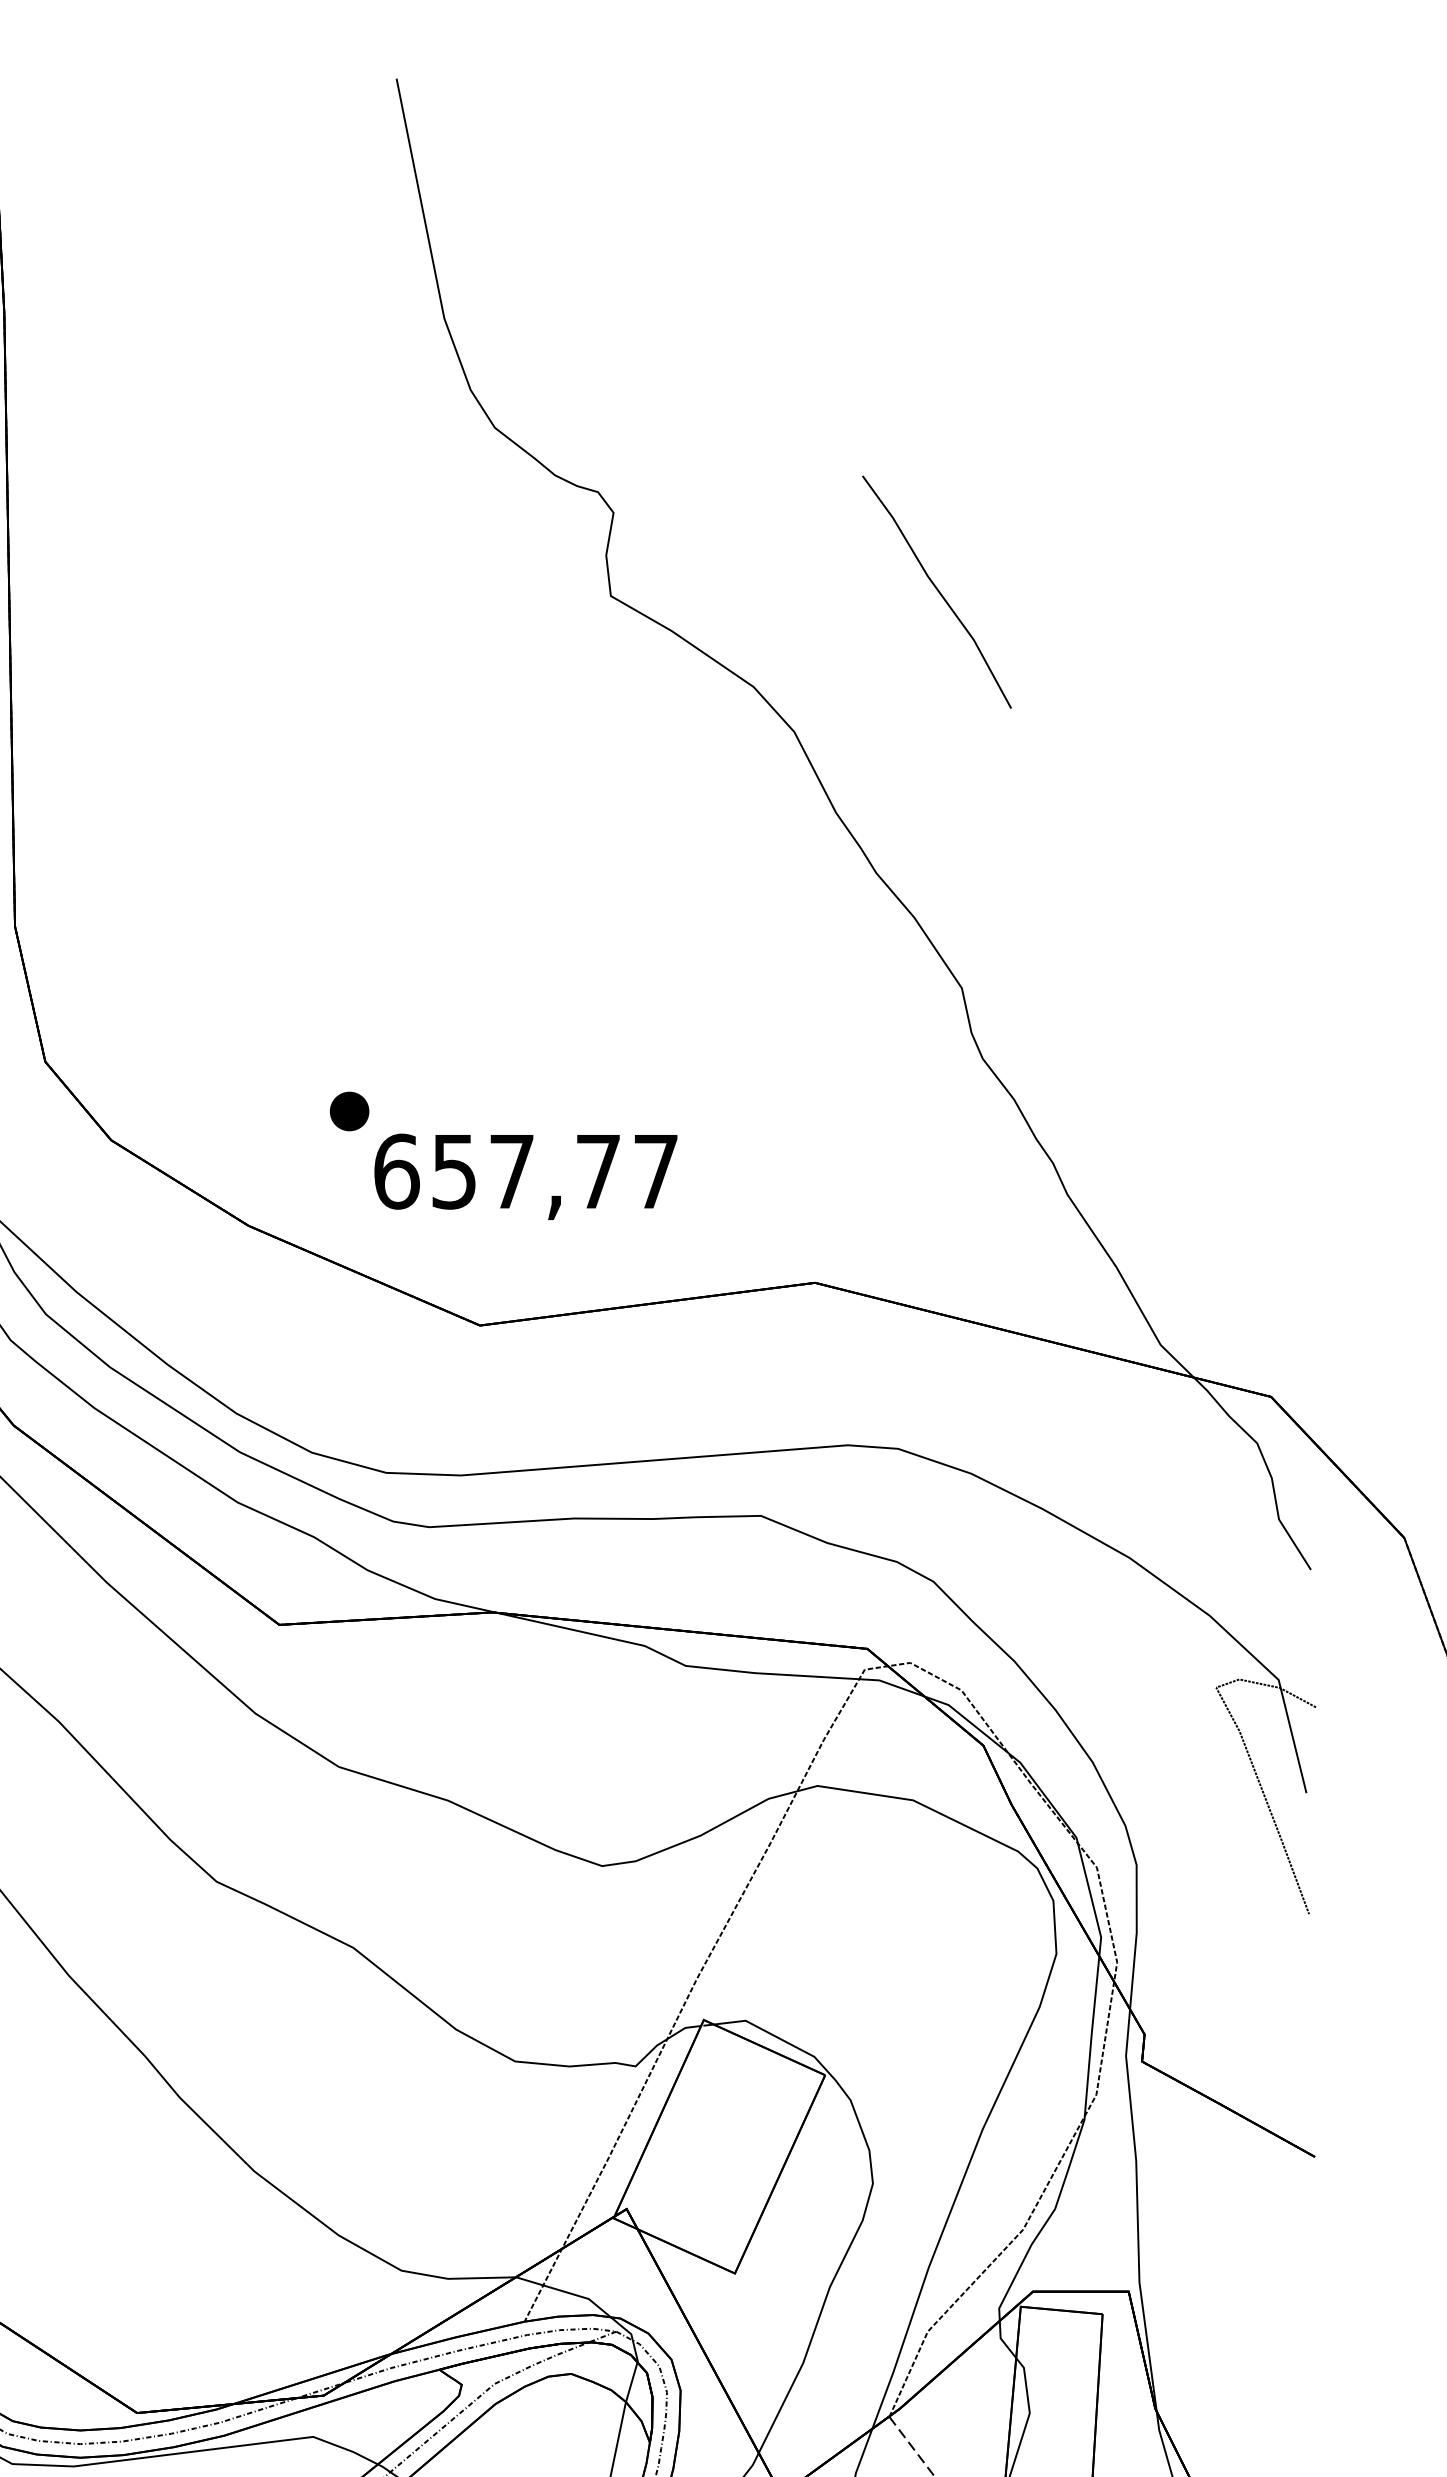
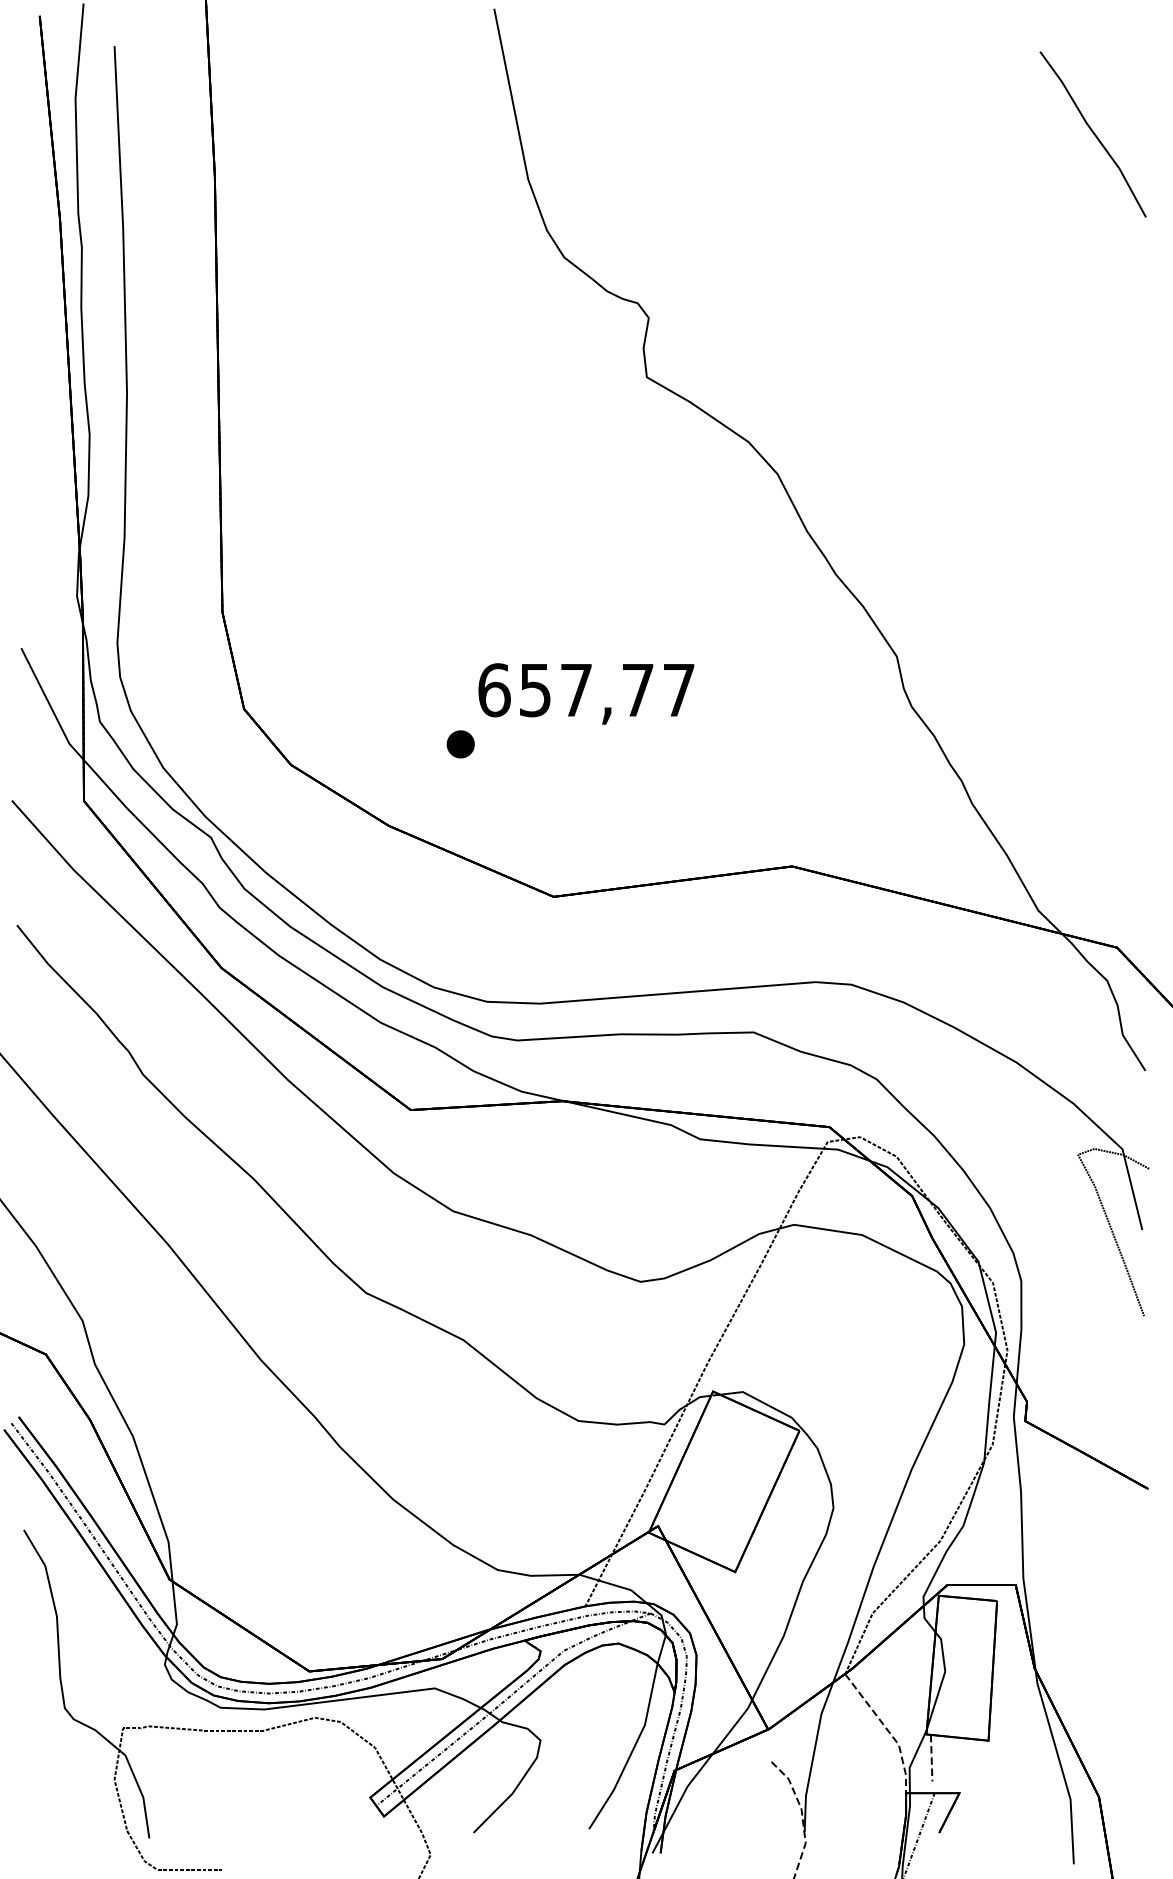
line: (936, 590) -> (1092, 133), moved
text: (526, 1176) -> (586, 693), moved

